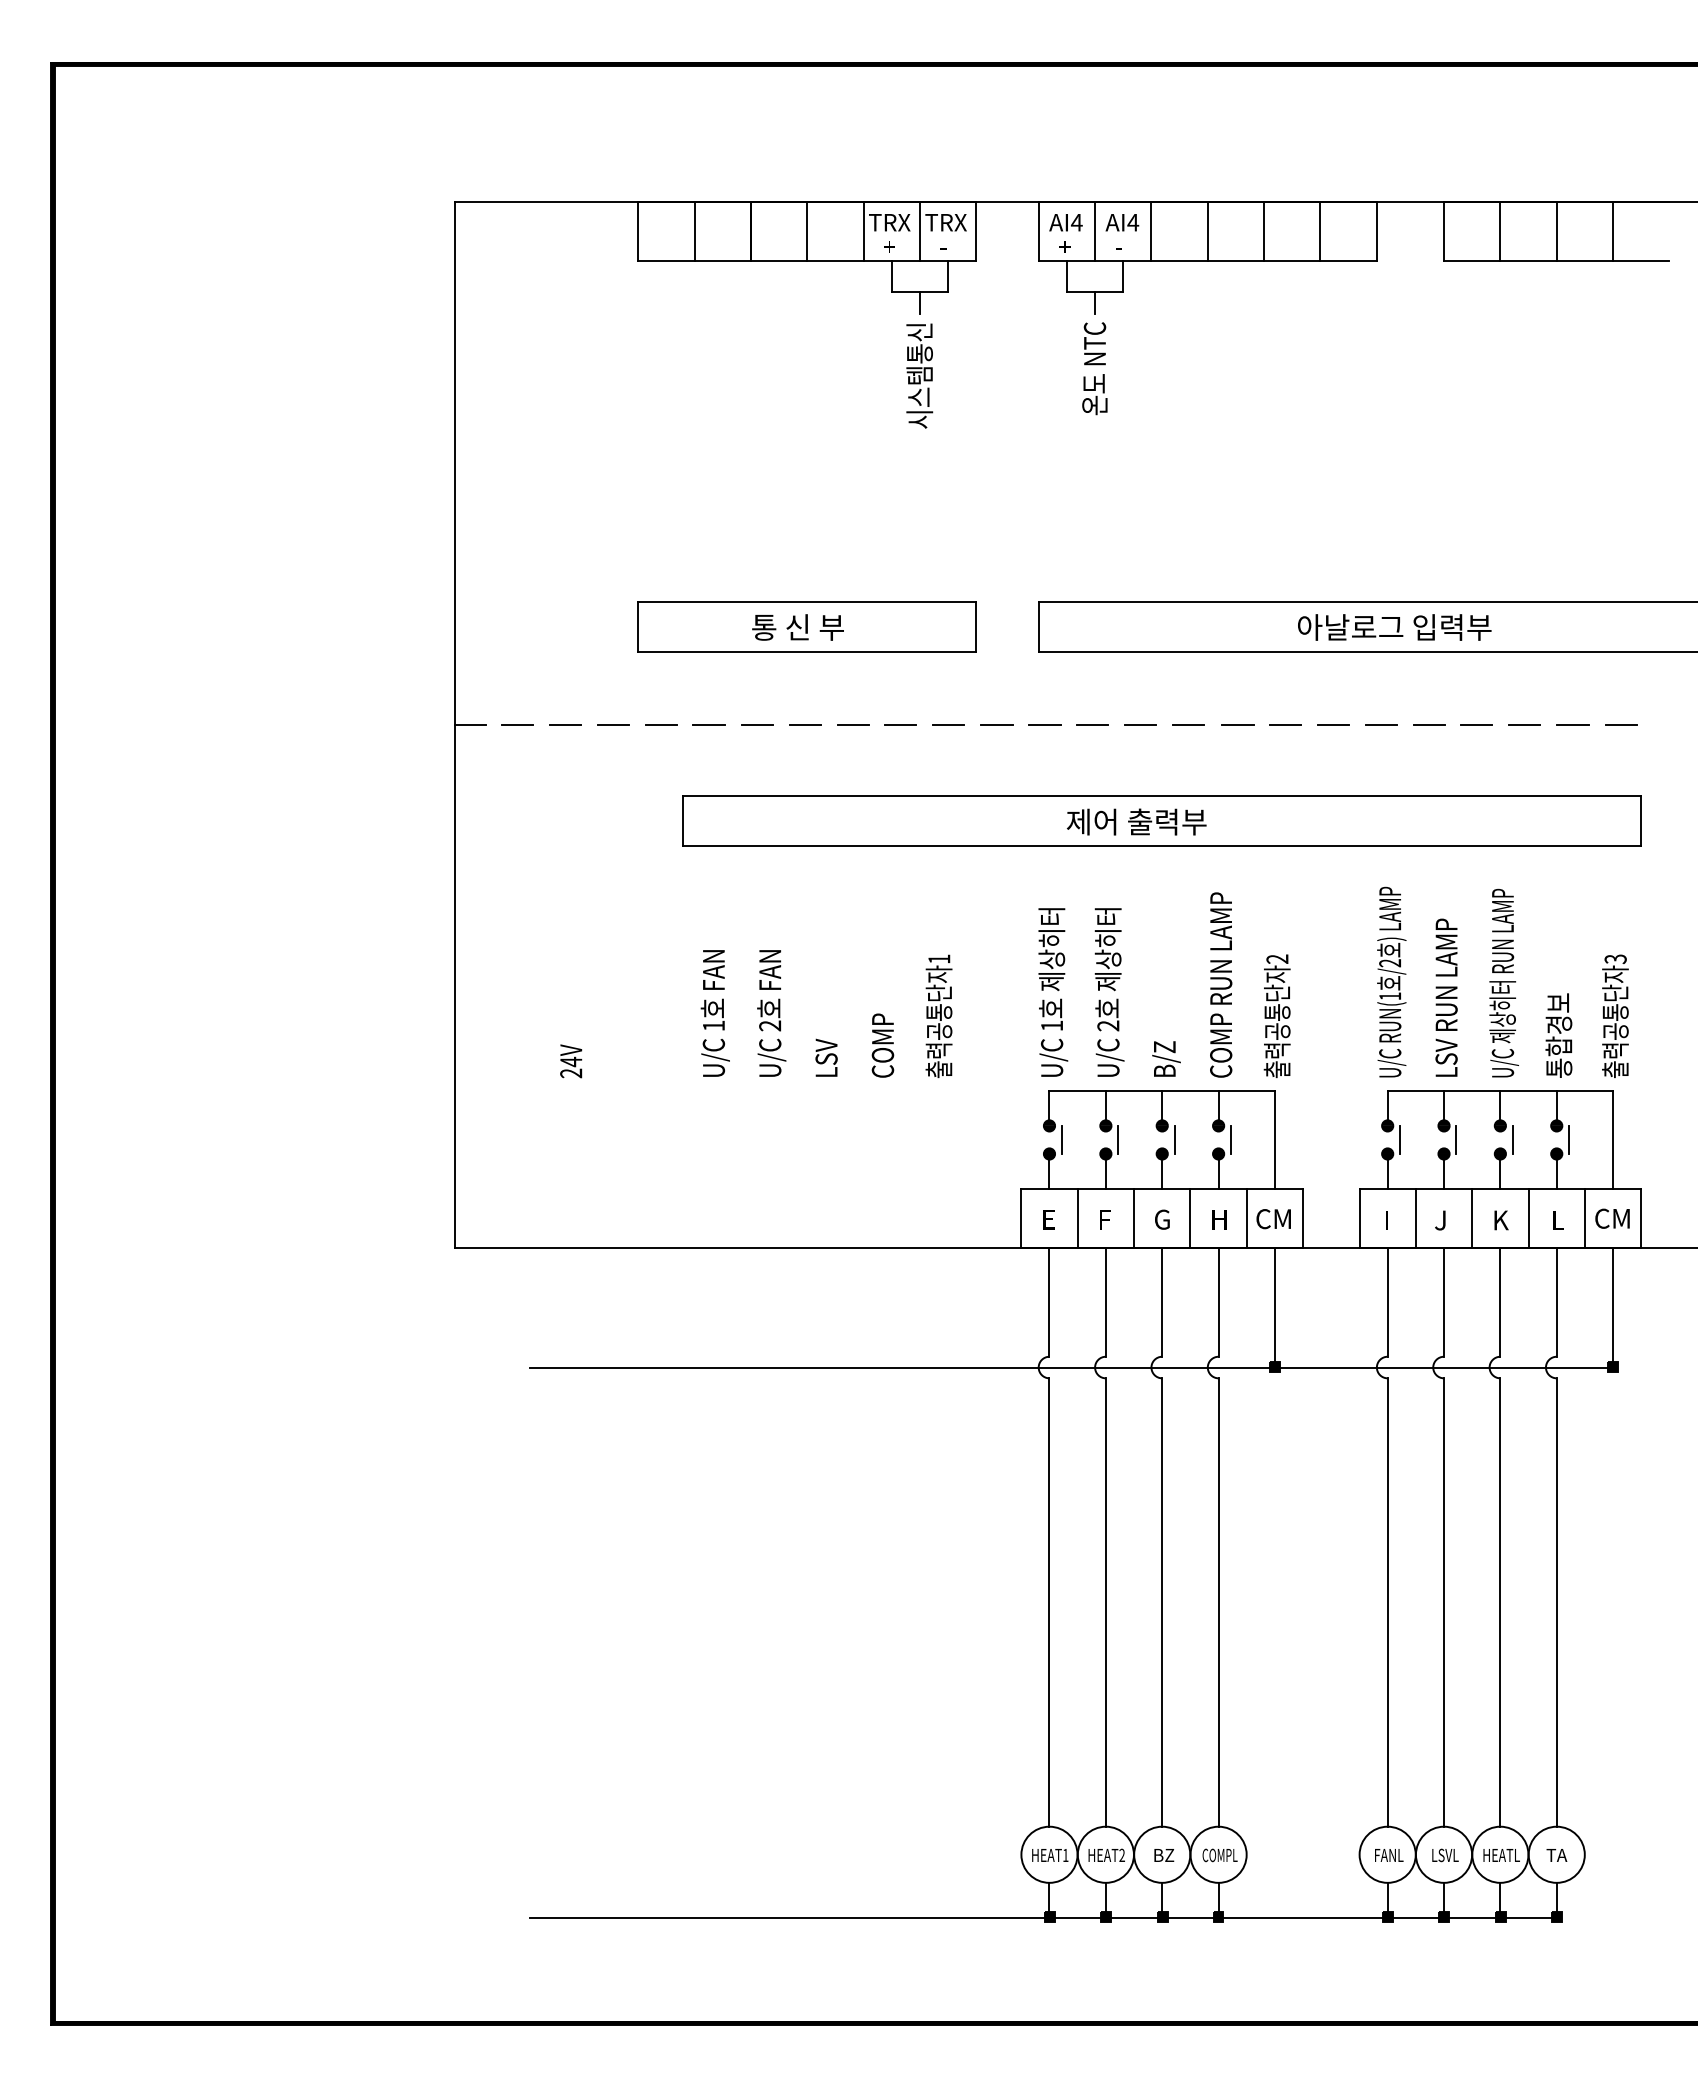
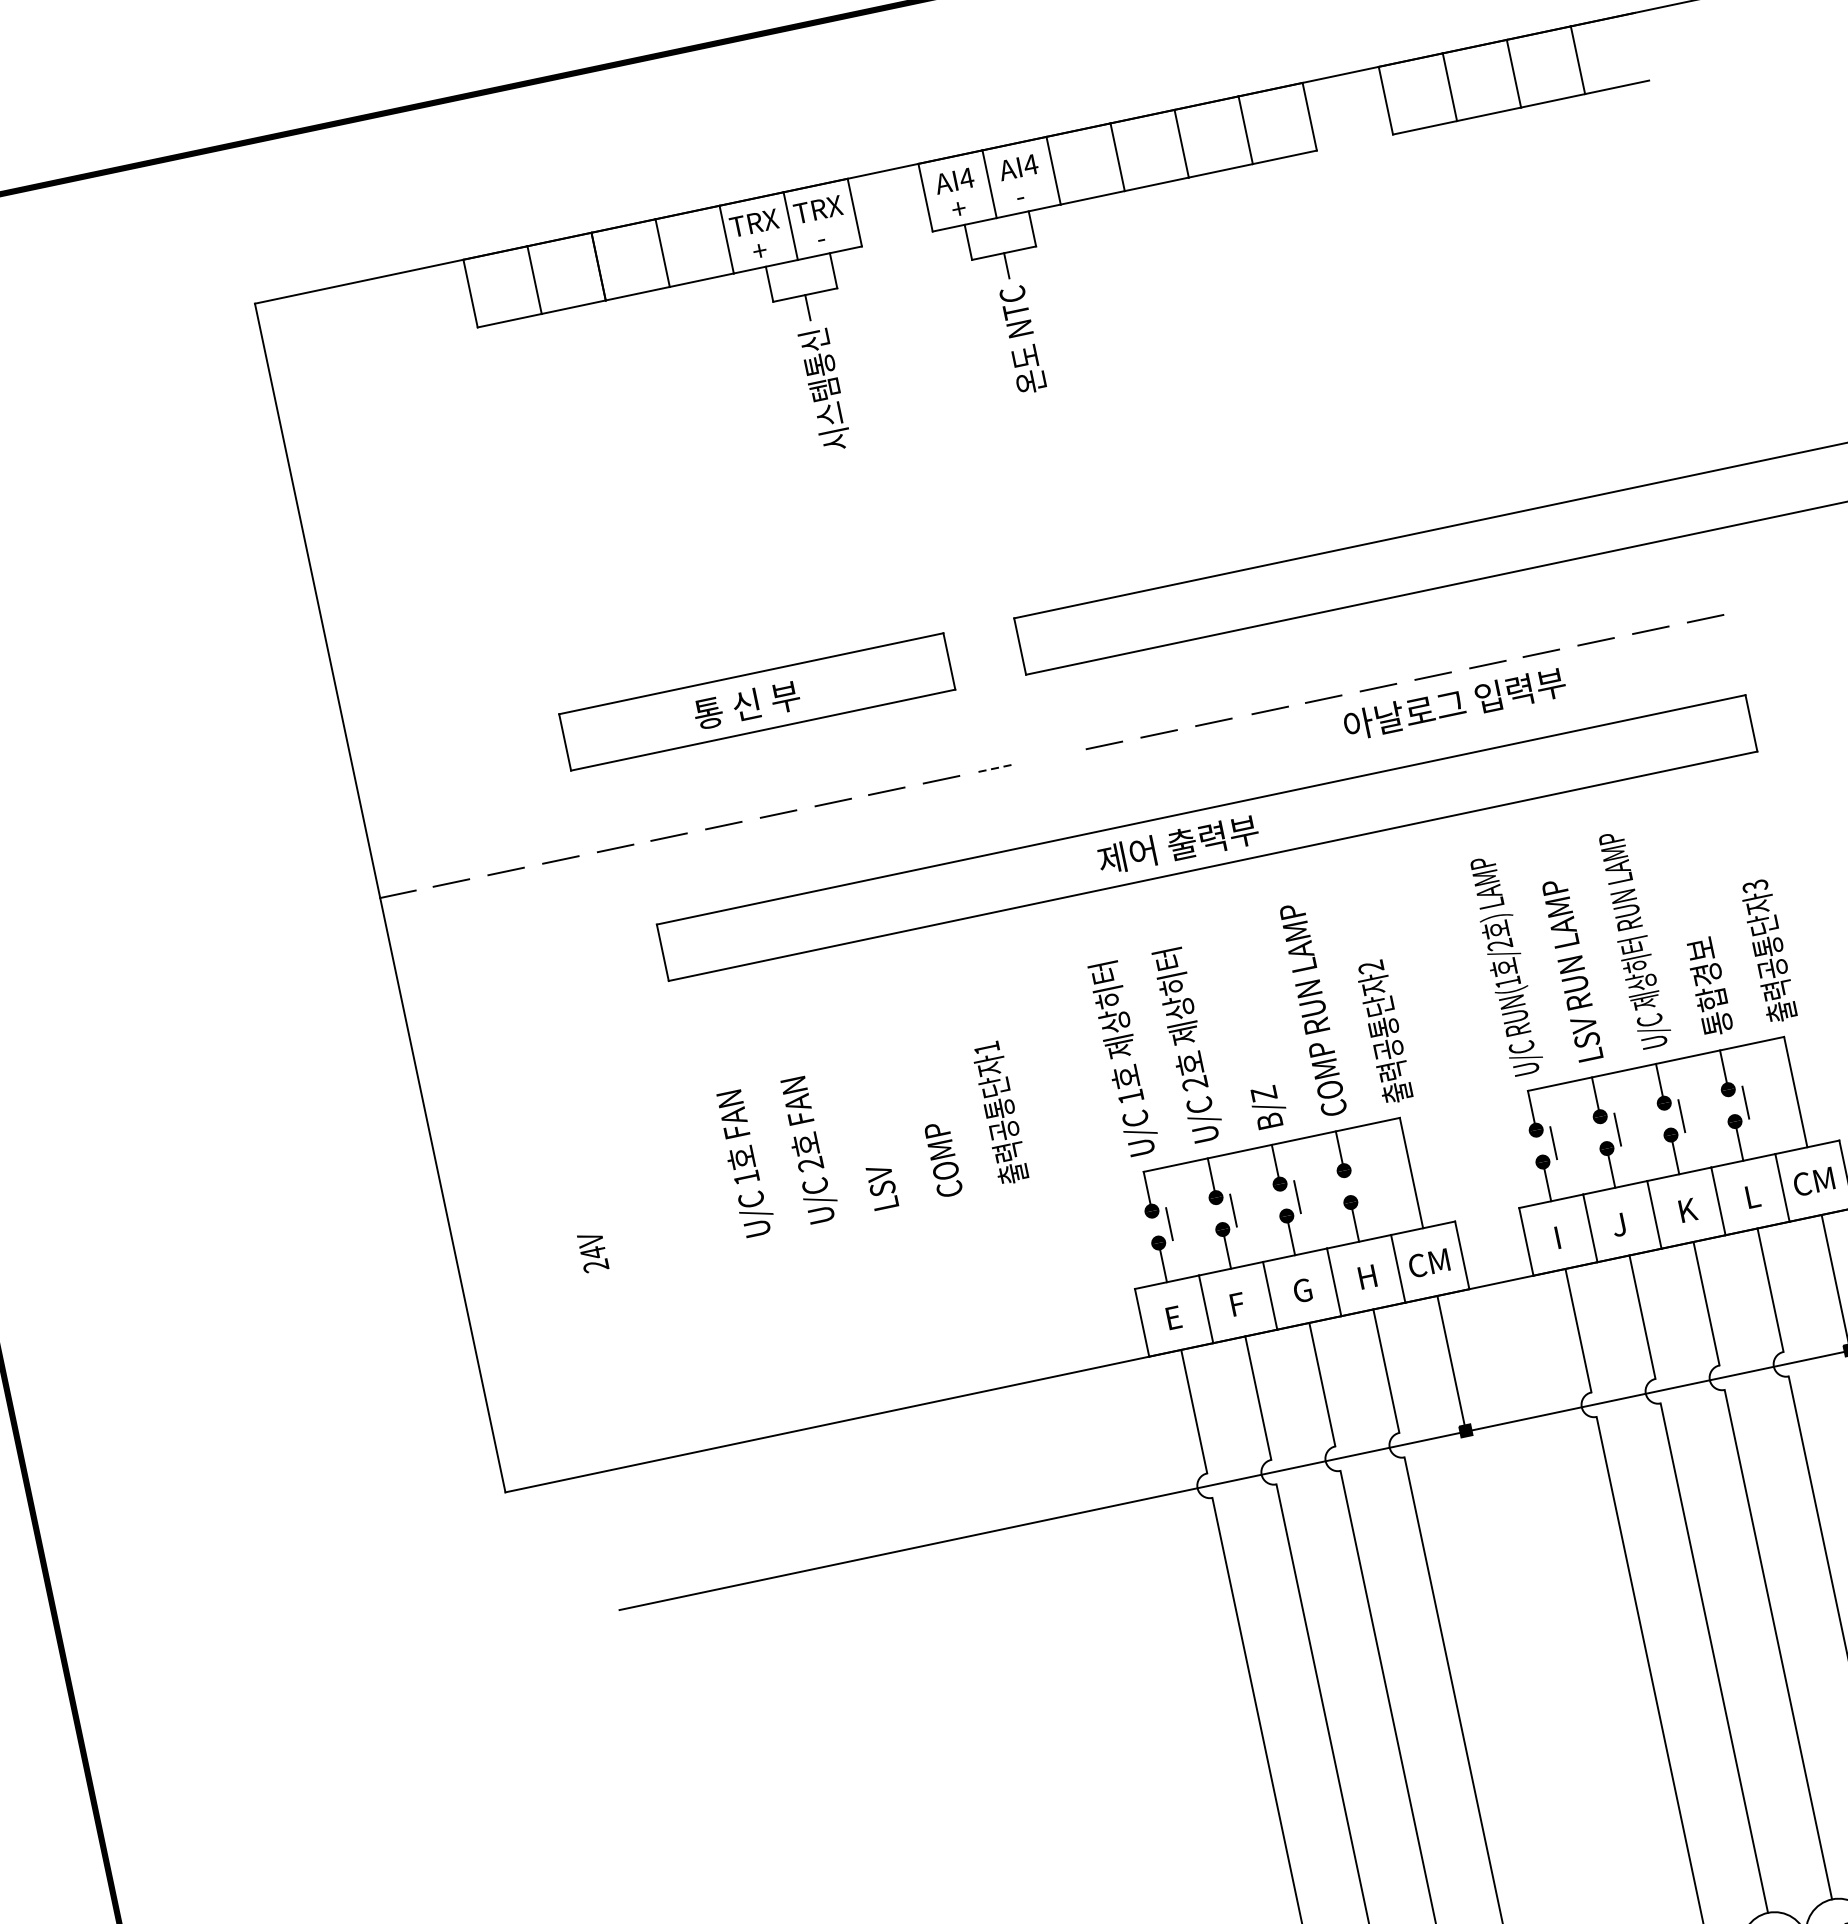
text: (1394, 627) -> (1454, 704), moved
line: (996, 724) -> (995, 767), solid -> dashed
line: (1044, 724) -> (1050, 756), removed
line: (1231, 1139) -> (1362, 1183), removed

